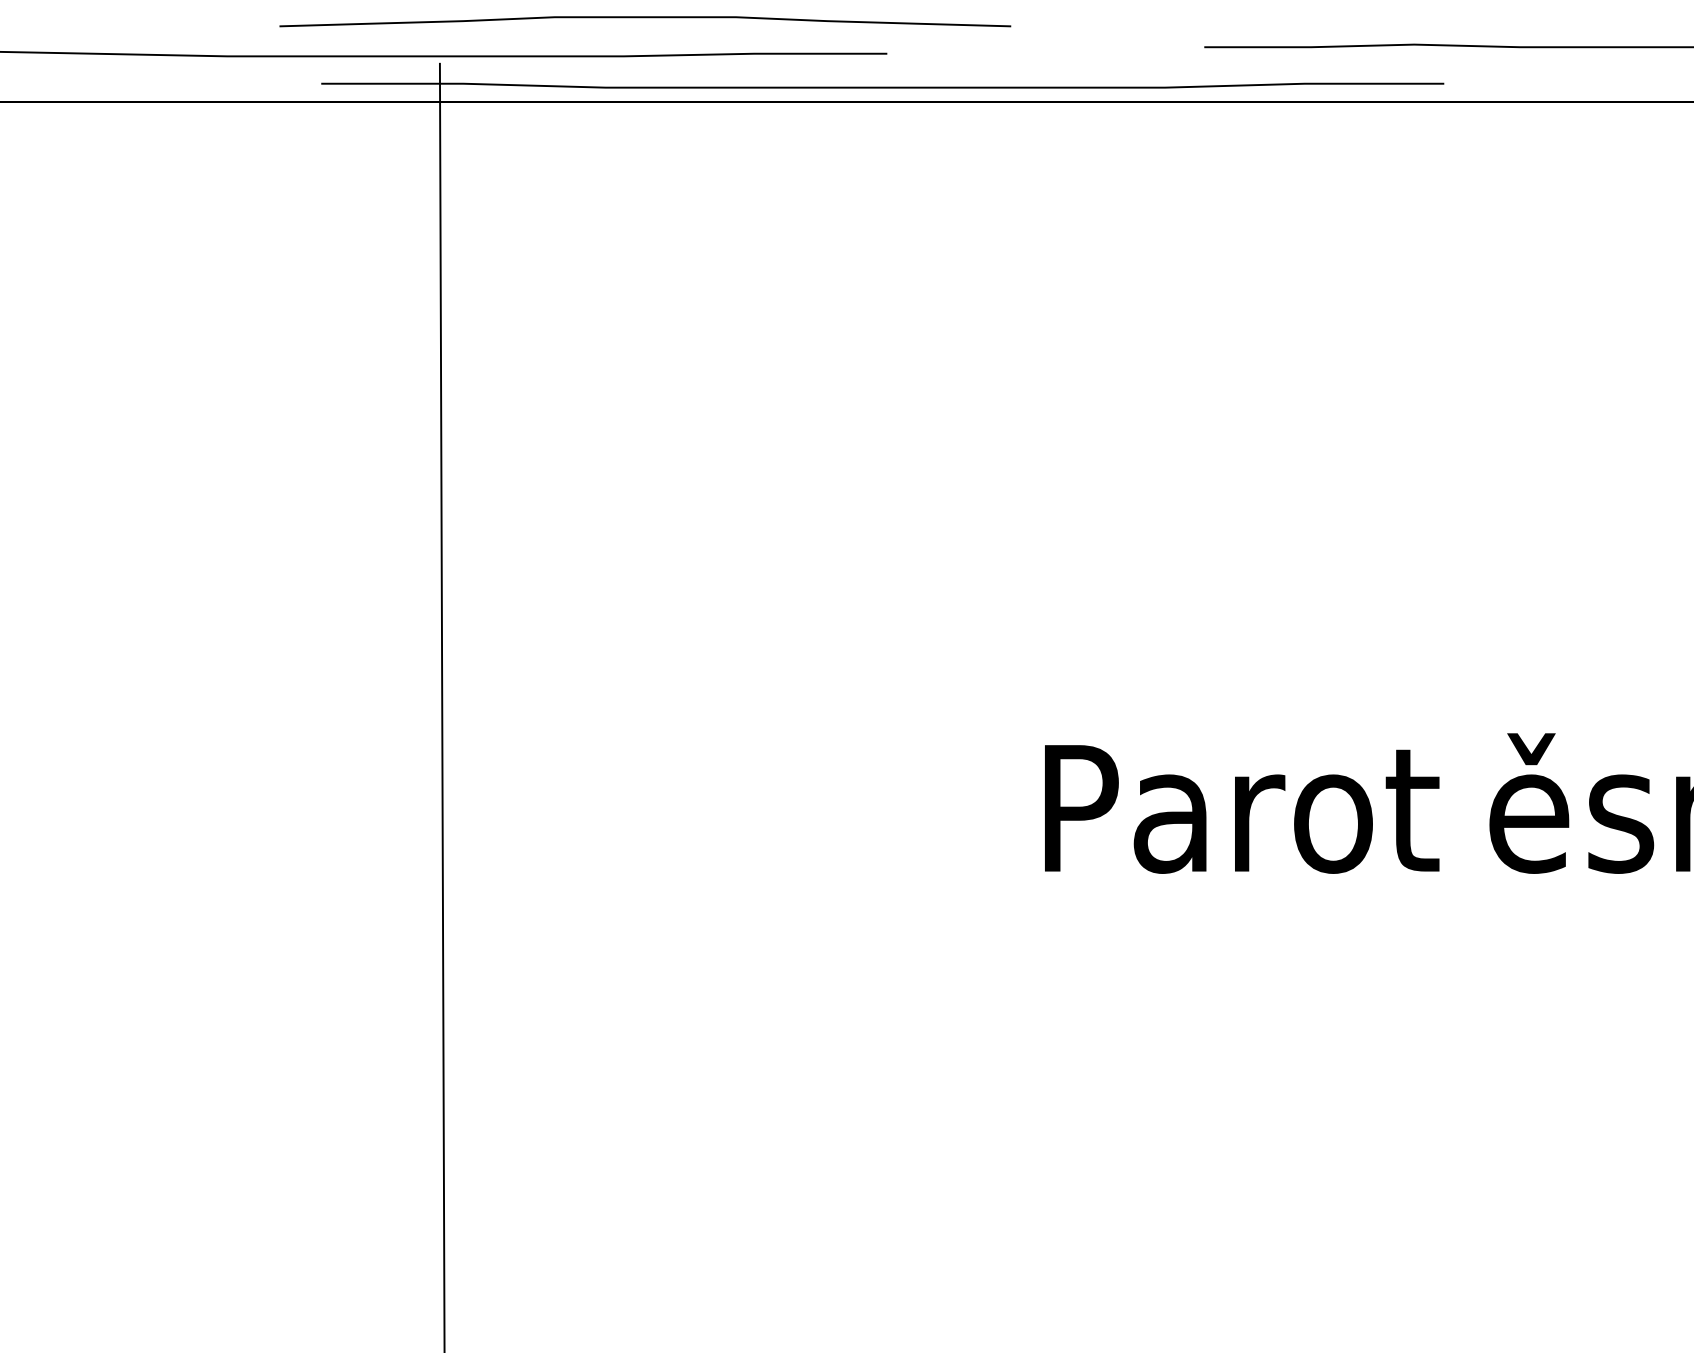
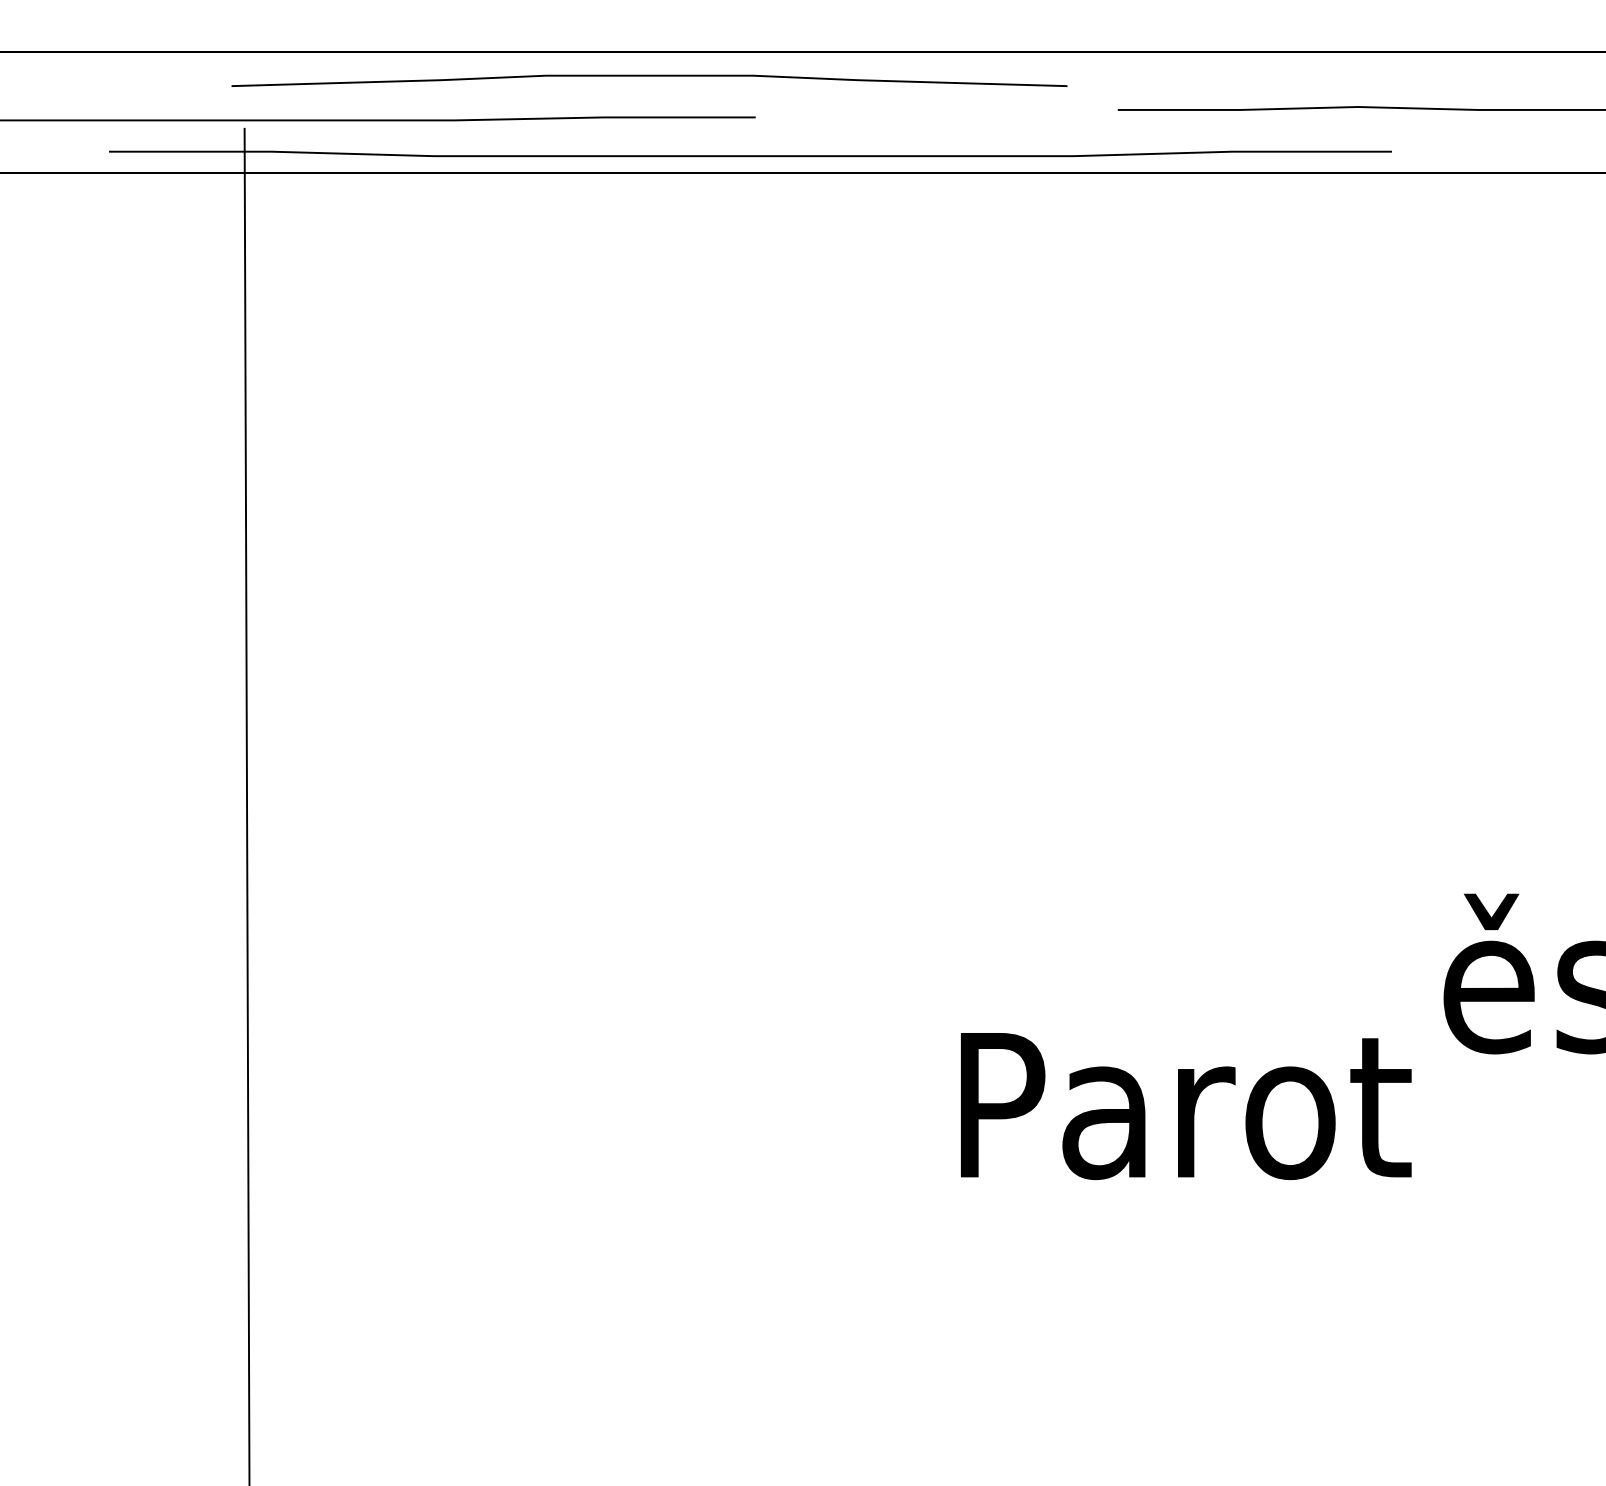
curve: (645, 18) -> (649, 77), moved
text: (1242, 809) -> (1186, 1106), moved

